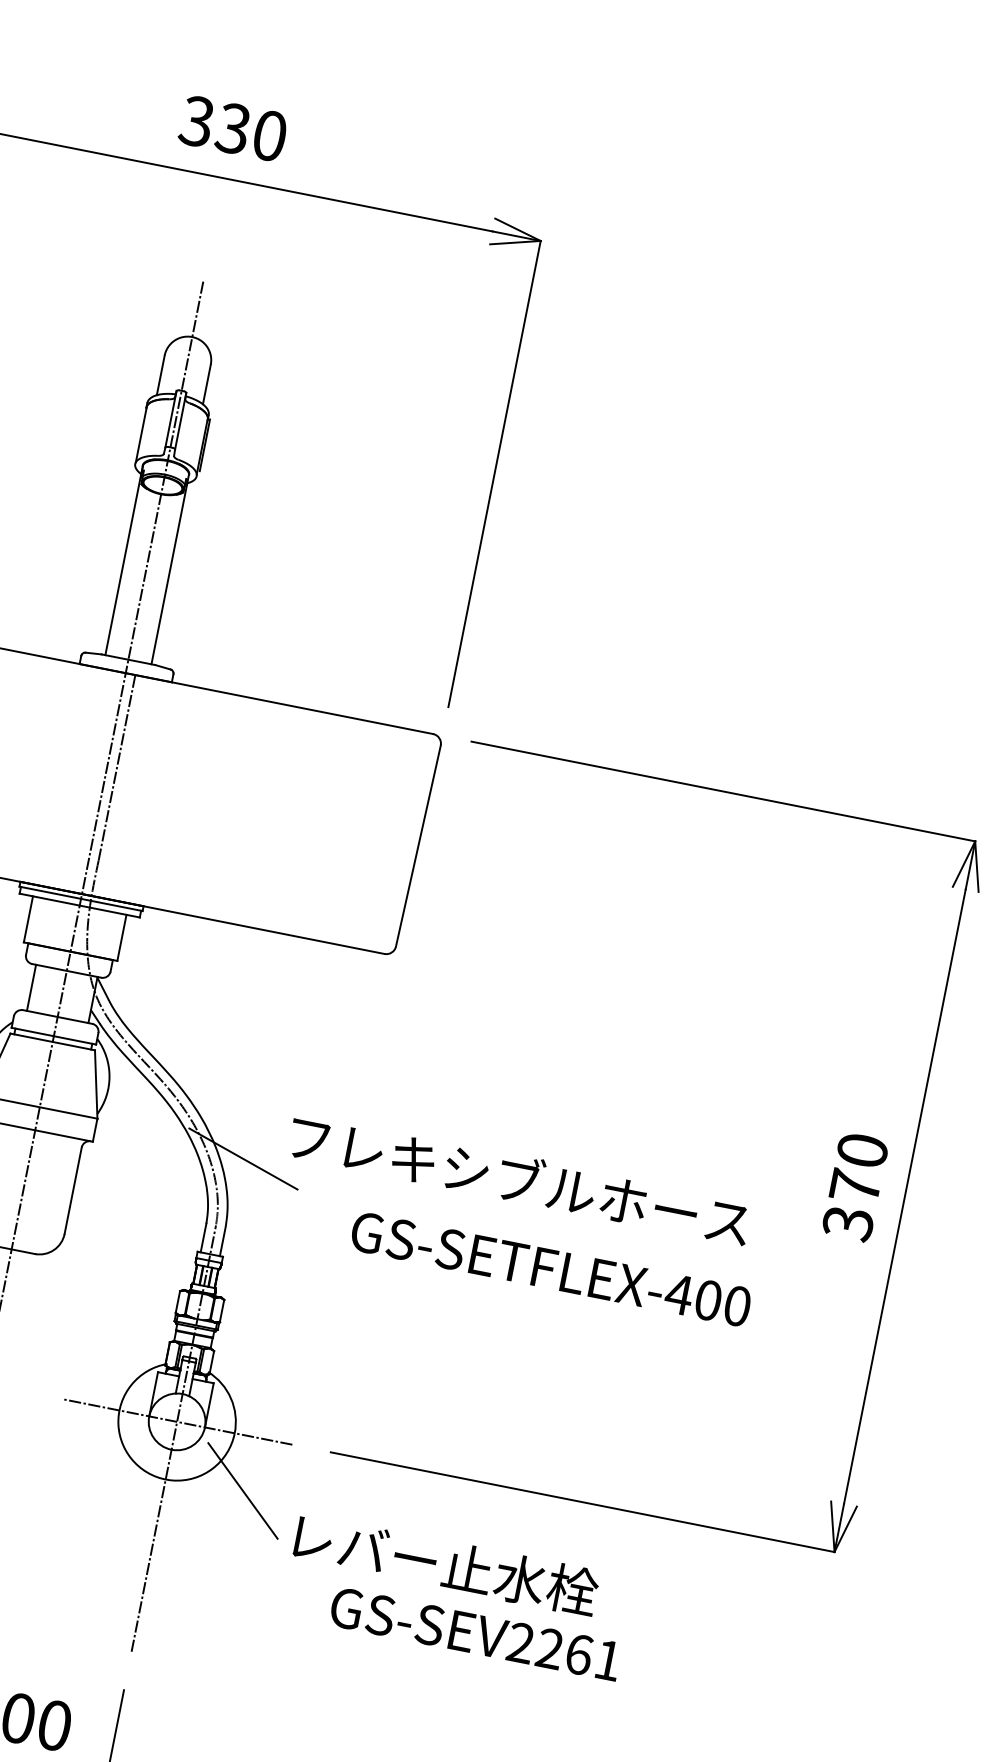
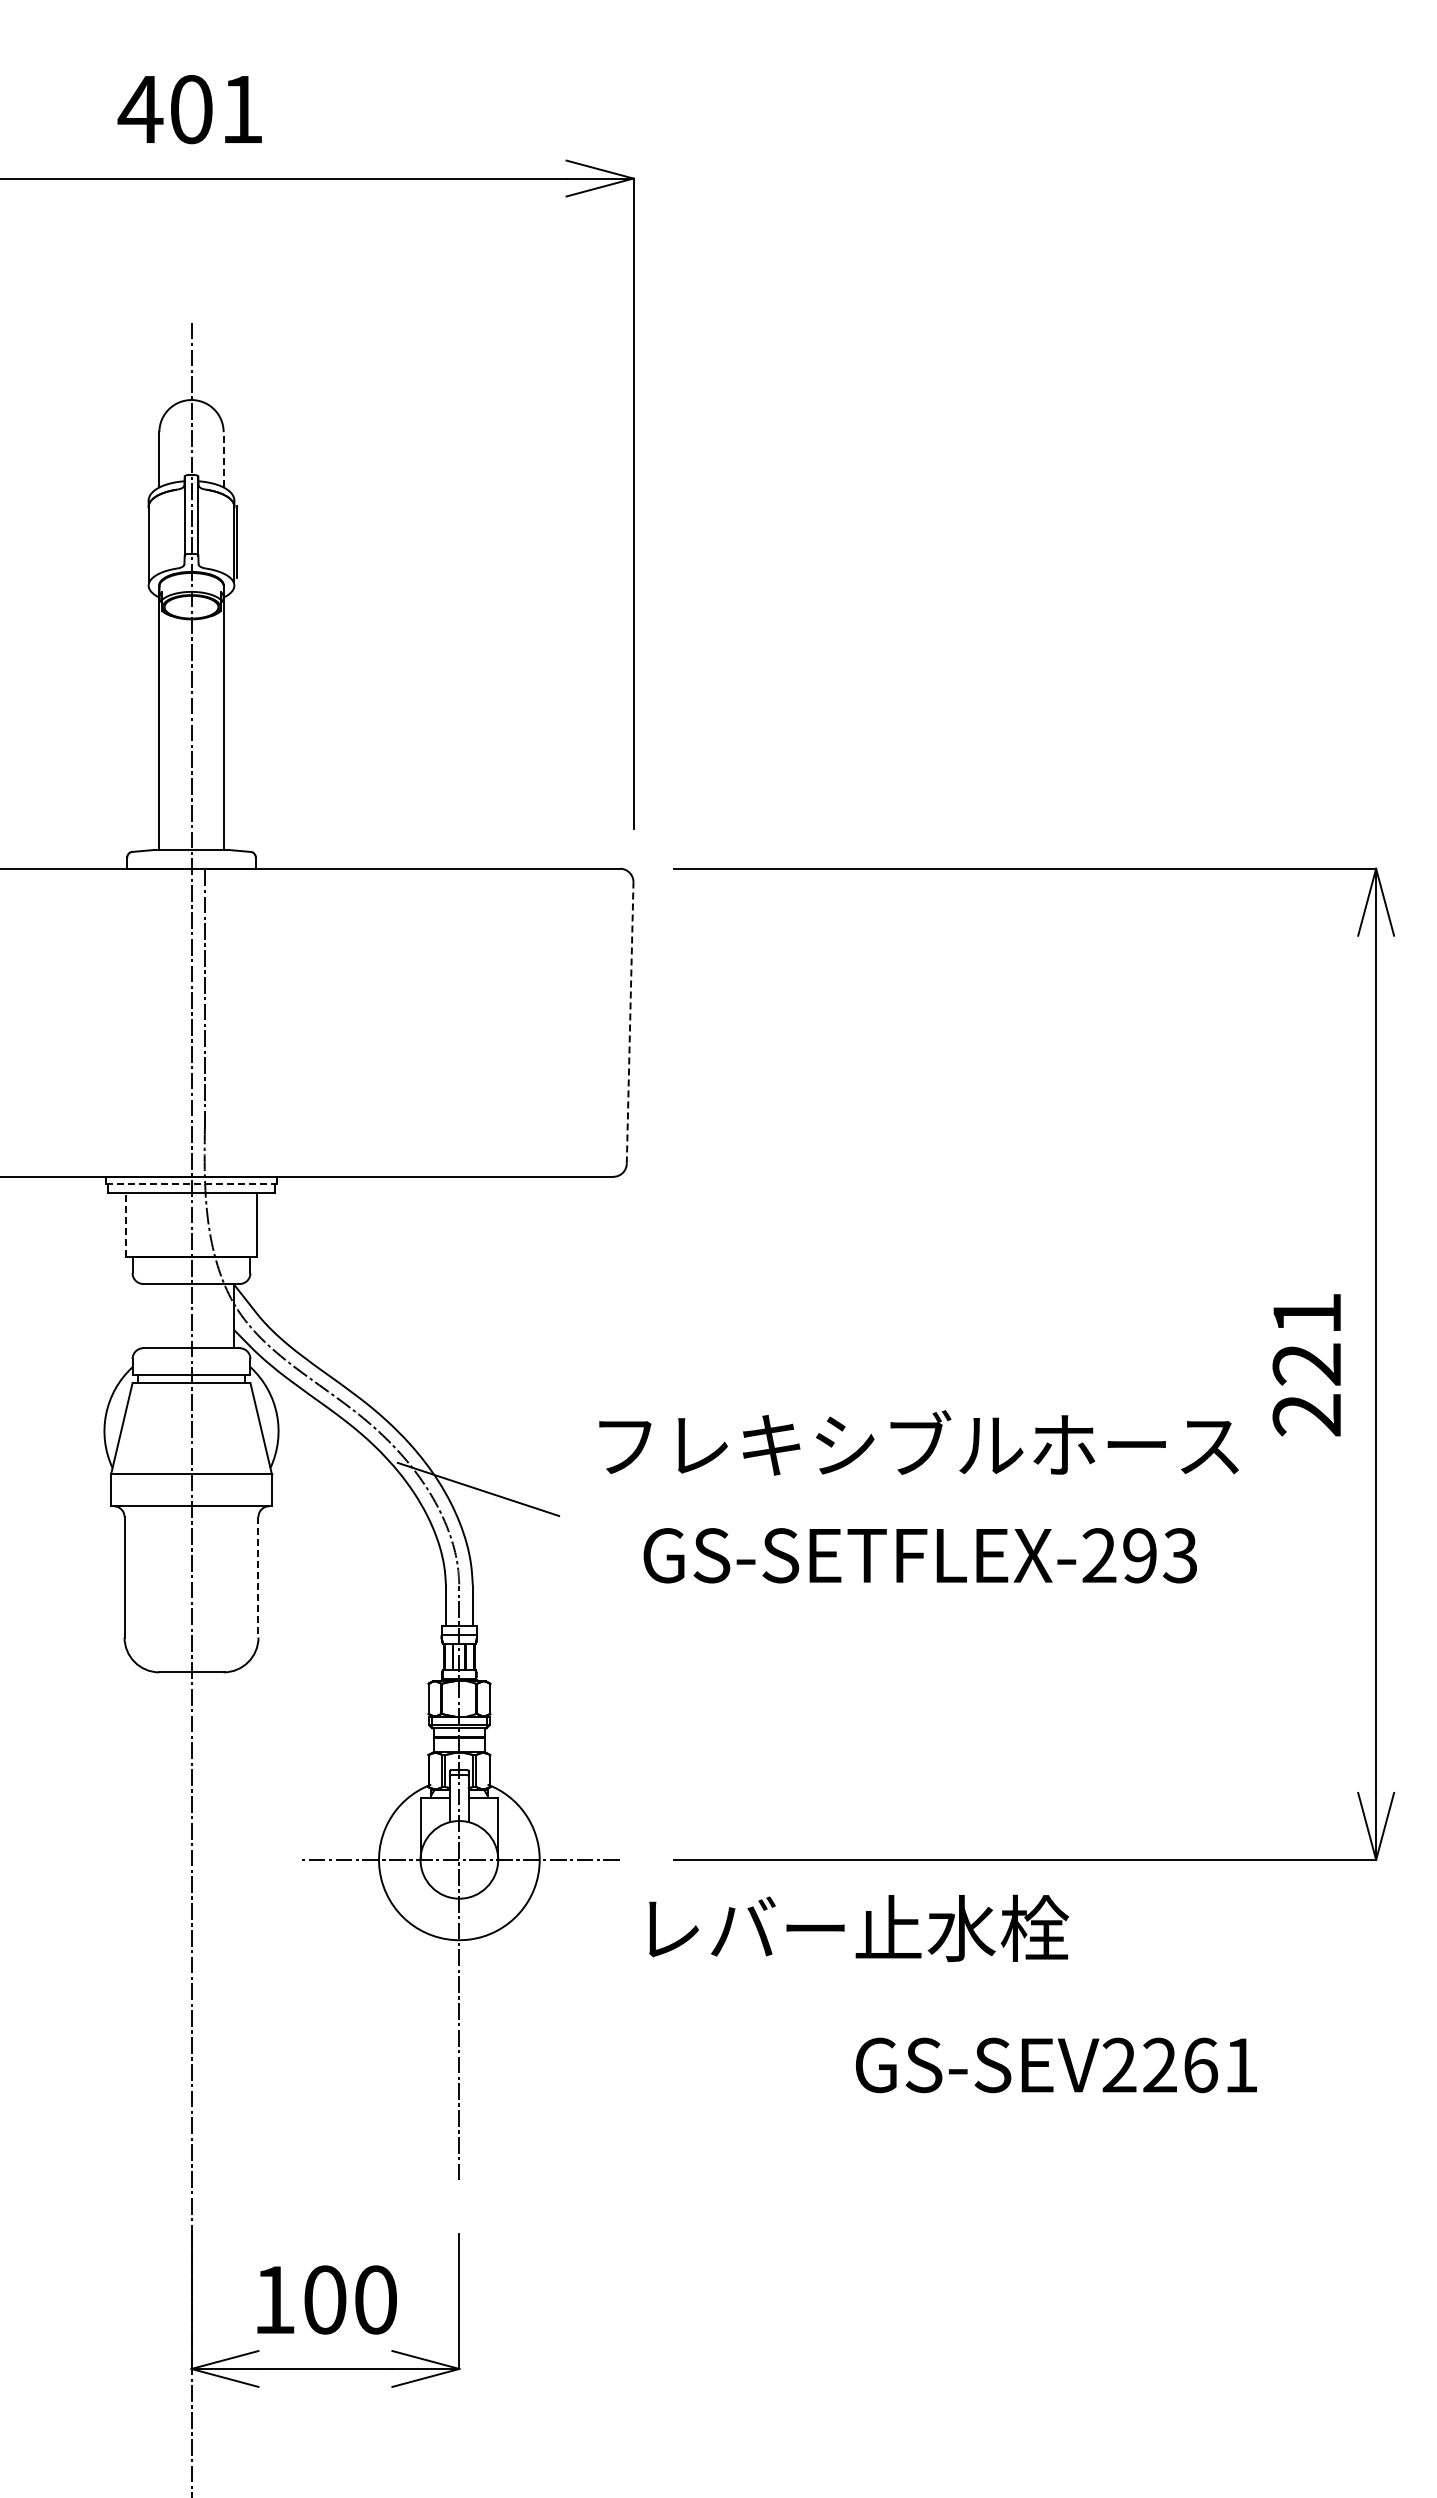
text: (232, 128) -> (190, 109), 330 -> 401
line: (206, 384) -> (223, 459), solid -> dashed
line: (418, 845) -> (630, 1022), solid -> dashed
line: (81, 898) -> (191, 1183), solid -> dashed
line: (28, 919) -> (126, 1224), solid -> dashed
line: (31, 987) -> (148, 1315), removed
text: (519, 1178) -> (918, 1442), moved
text: (854, 1186) -> (1306, 1364), 370 -> 221
line: (73, 1190) -> (258, 1577), solid -> dashed
text: (708, 1300) -> (1139, 1555), GS-SETFLEX-400 -> GS-SETFLEX-293
line: (242, 1491) -> (565, 1935), removed
text: (447, 1564) -> (859, 1927), moved
text: (475, 1634) -> (1056, 2065), moved

